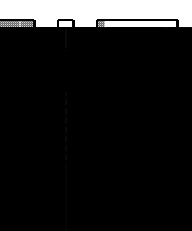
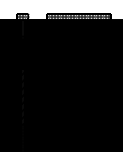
hatch: (65, 23) -> (22, 16), added
hatch: (140, 23) -> (81, 16), added

